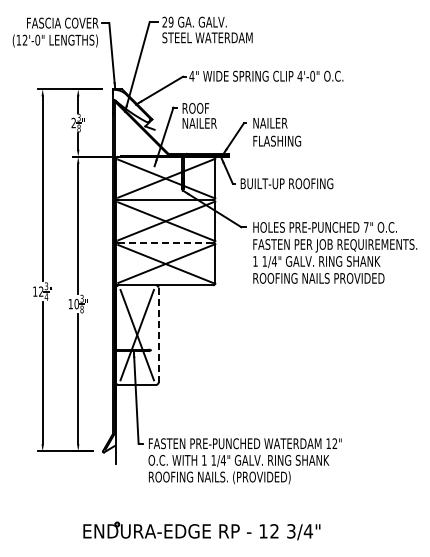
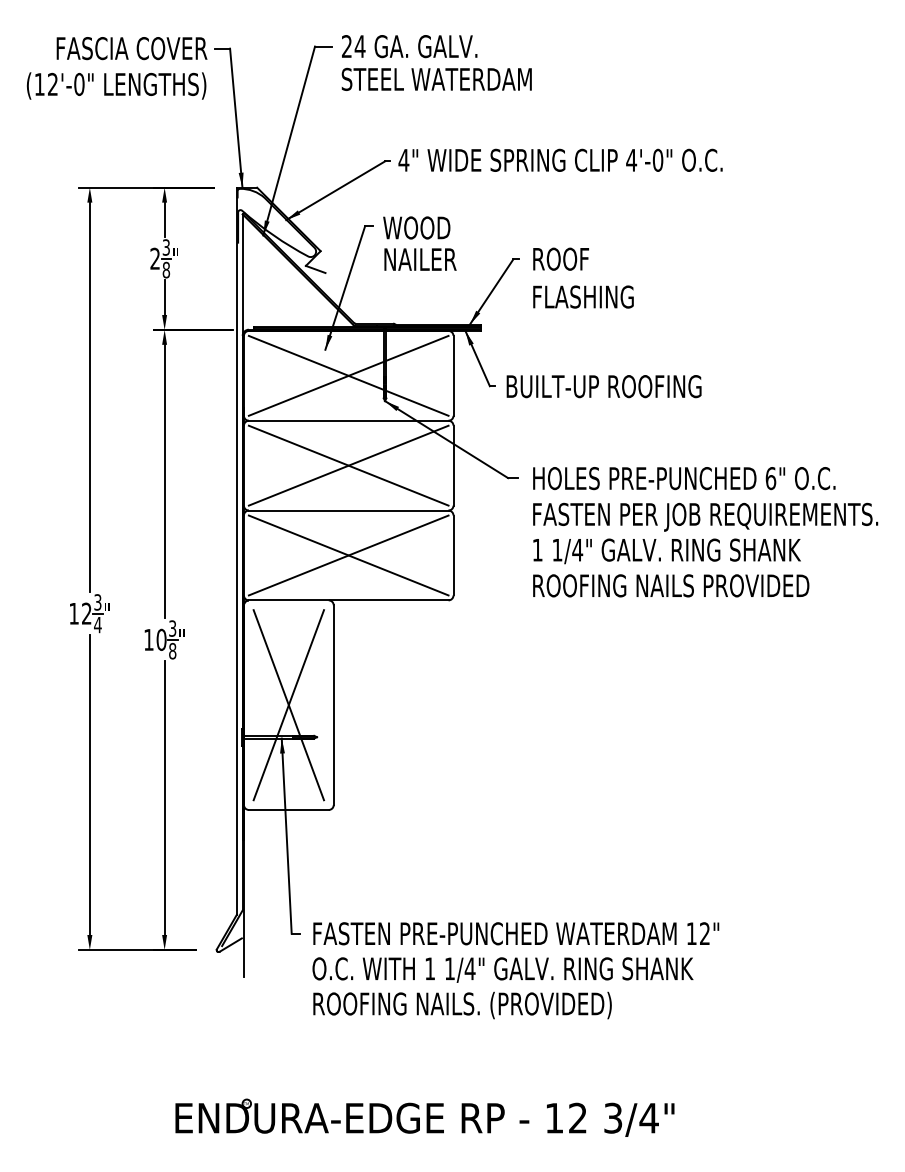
text: (170, 21) -> (358, 45), 29 -> 24
text: (197, 108) -> (415, 228), ROOF -> WOOD
text: (270, 122) -> (569, 257), NAILER -> ROOF
text: (365, 227) -> (769, 478), 7" -> 6"
line: (166, 242) -> (350, 510), dashed -> solid
line: (158, 335) -> (333, 705), dashed -> solid

